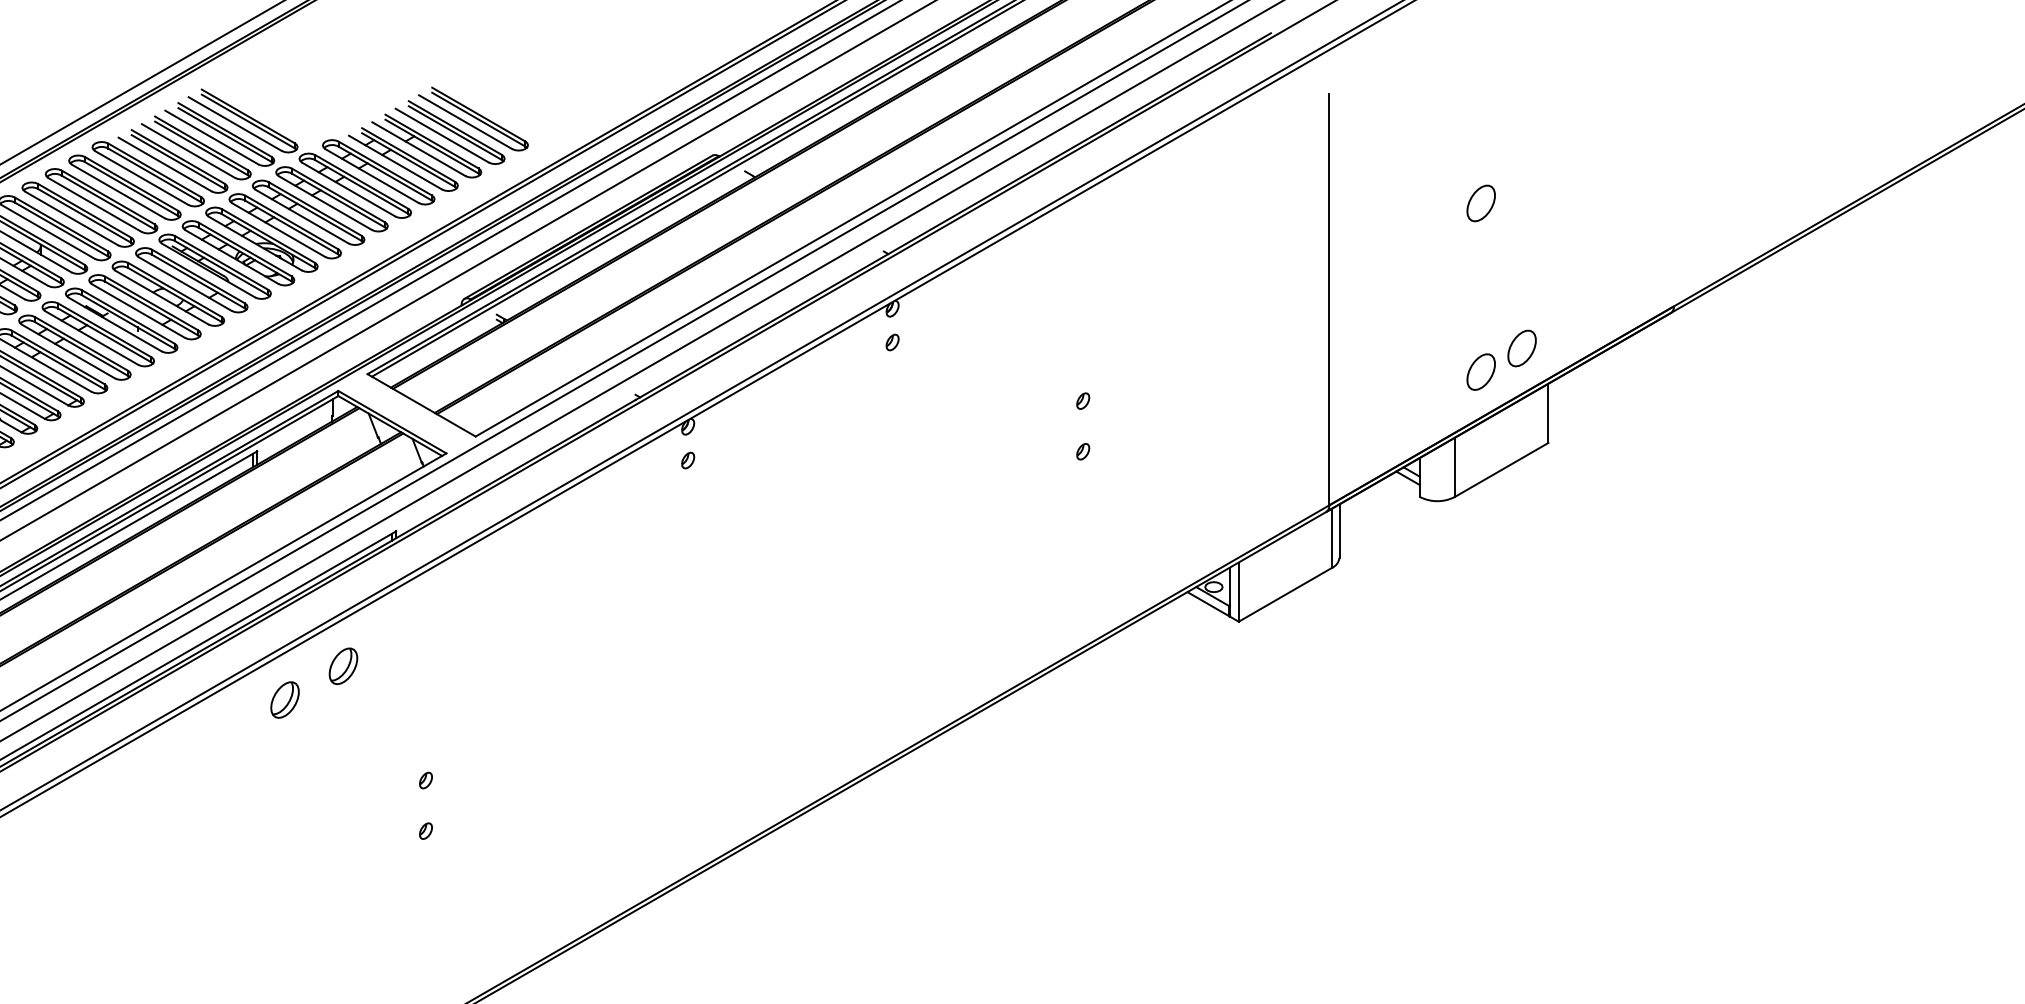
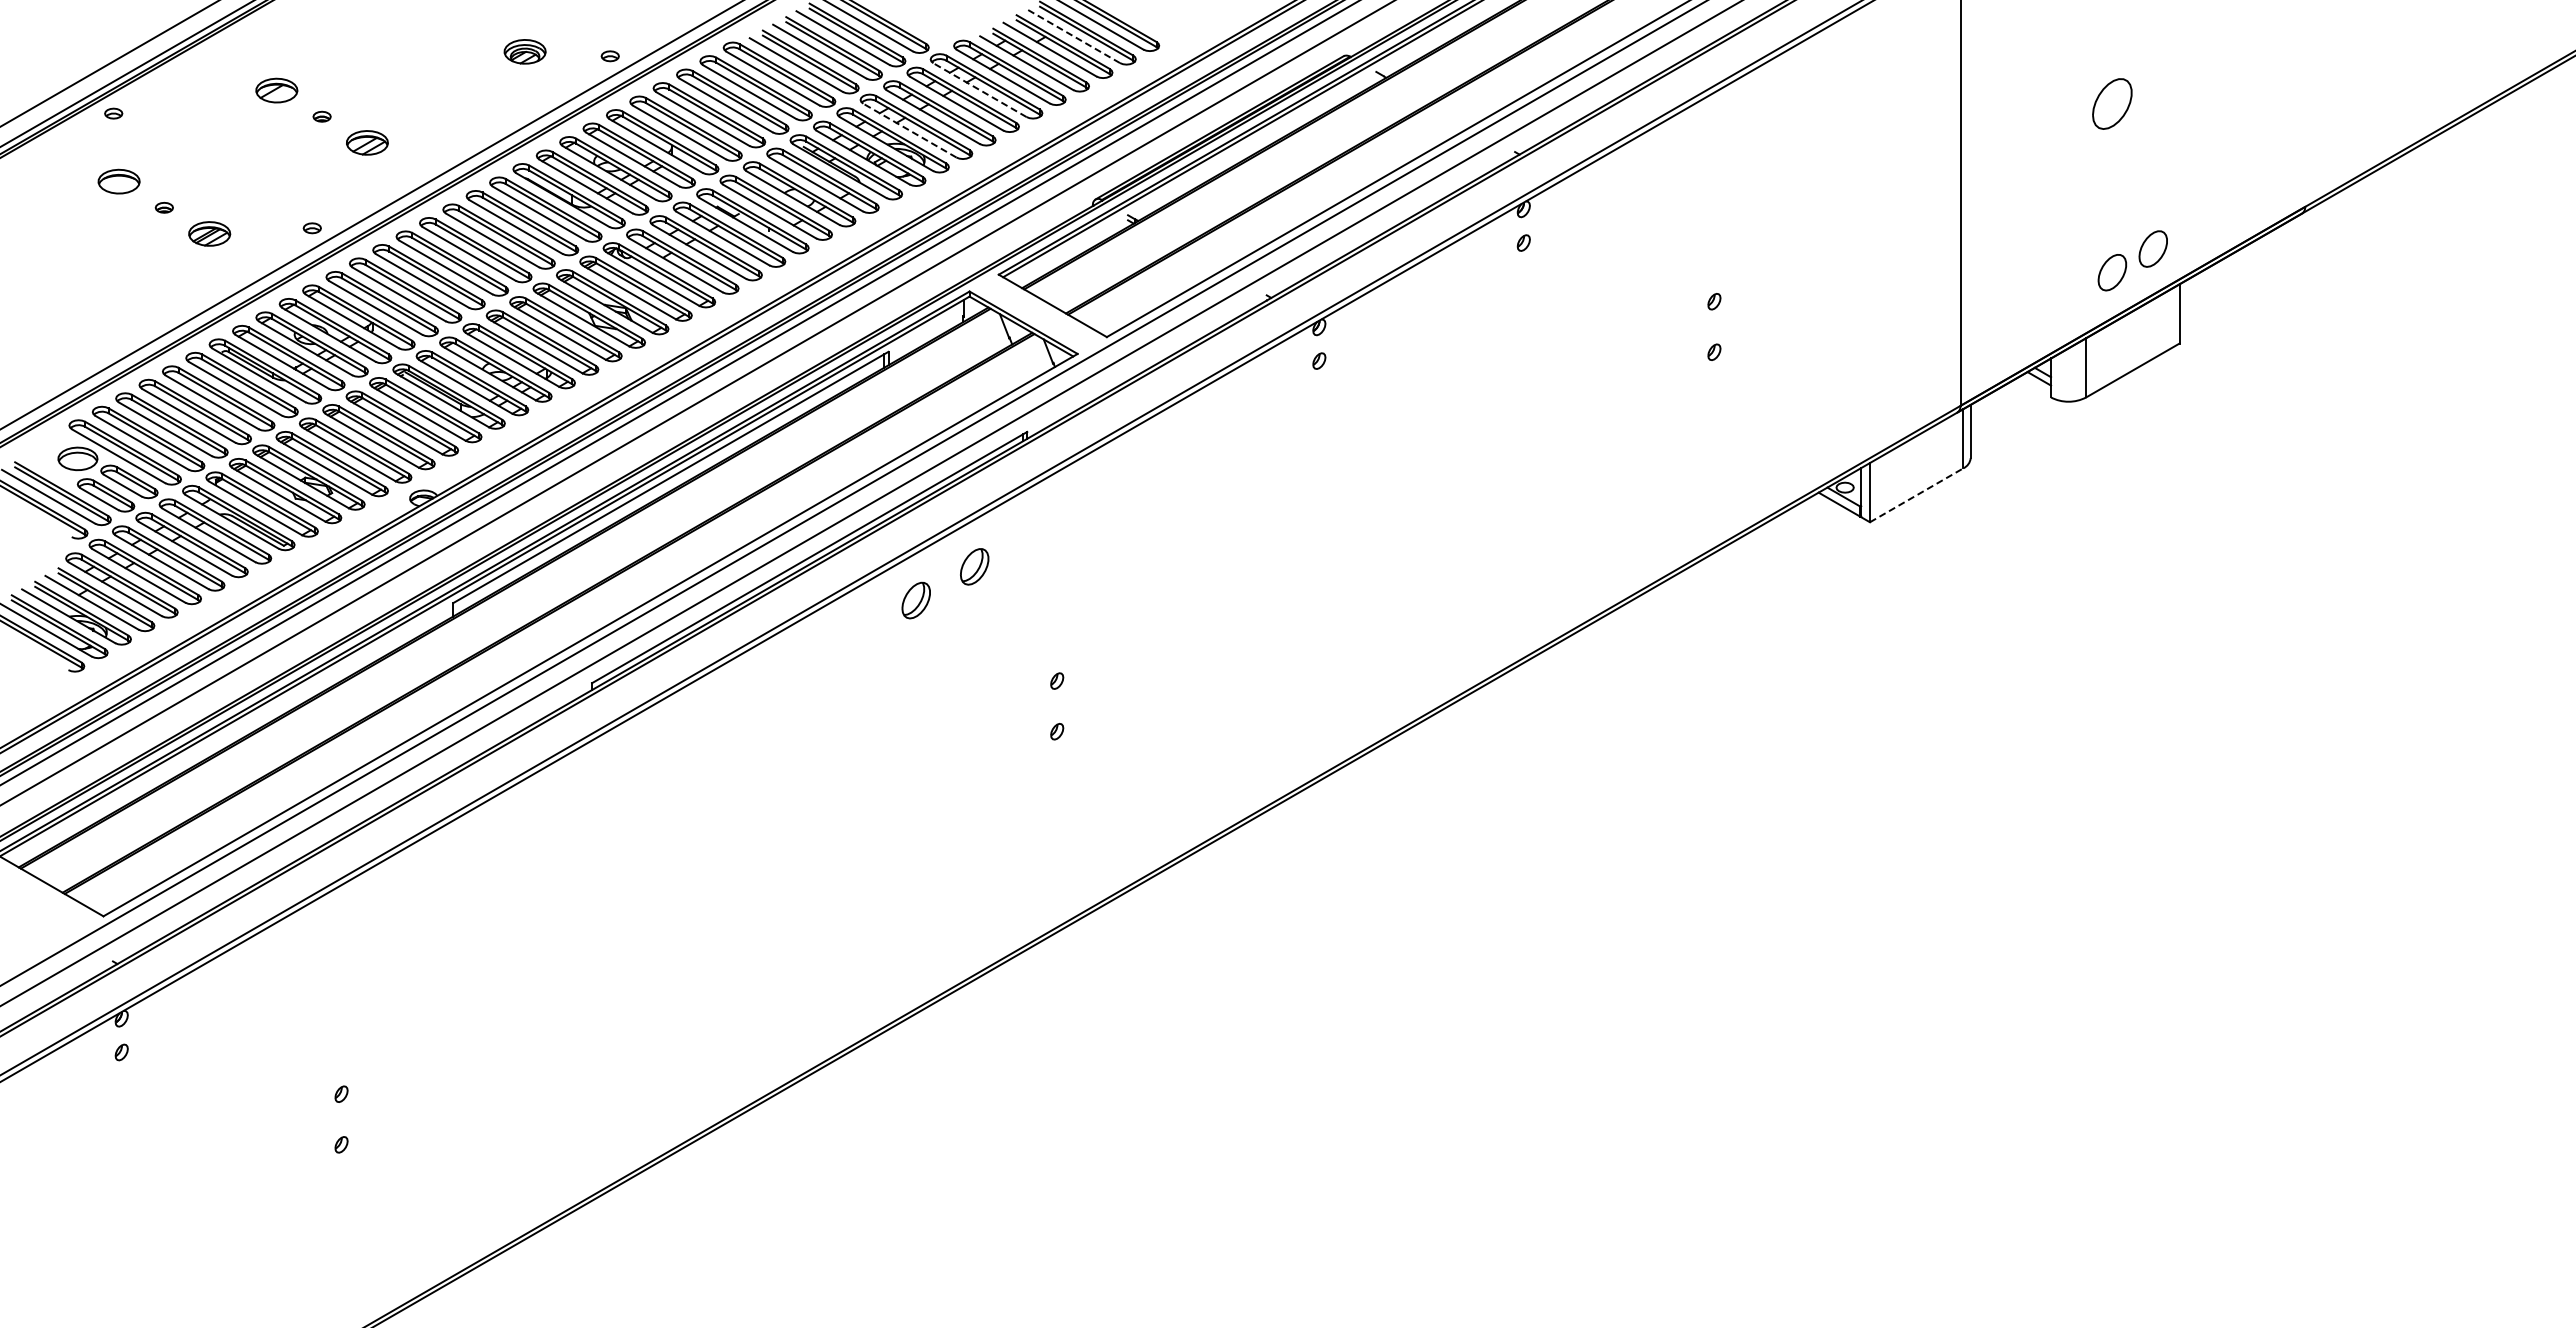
line: (442, 135) -> (1073, 36), solid -> dashed
line: (348, 189) -> (979, 90), solid -> dashed
part: (1481, 202) -> (2112, 103), size x1.4
line: (278, 229) -> (909, 130), solid -> dashed
line: (1285, 594) -> (1916, 495), solid -> dashed

